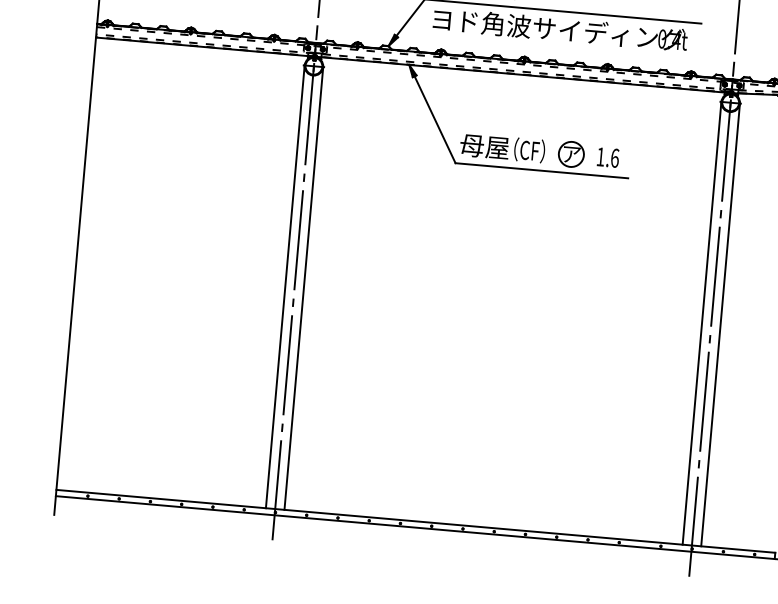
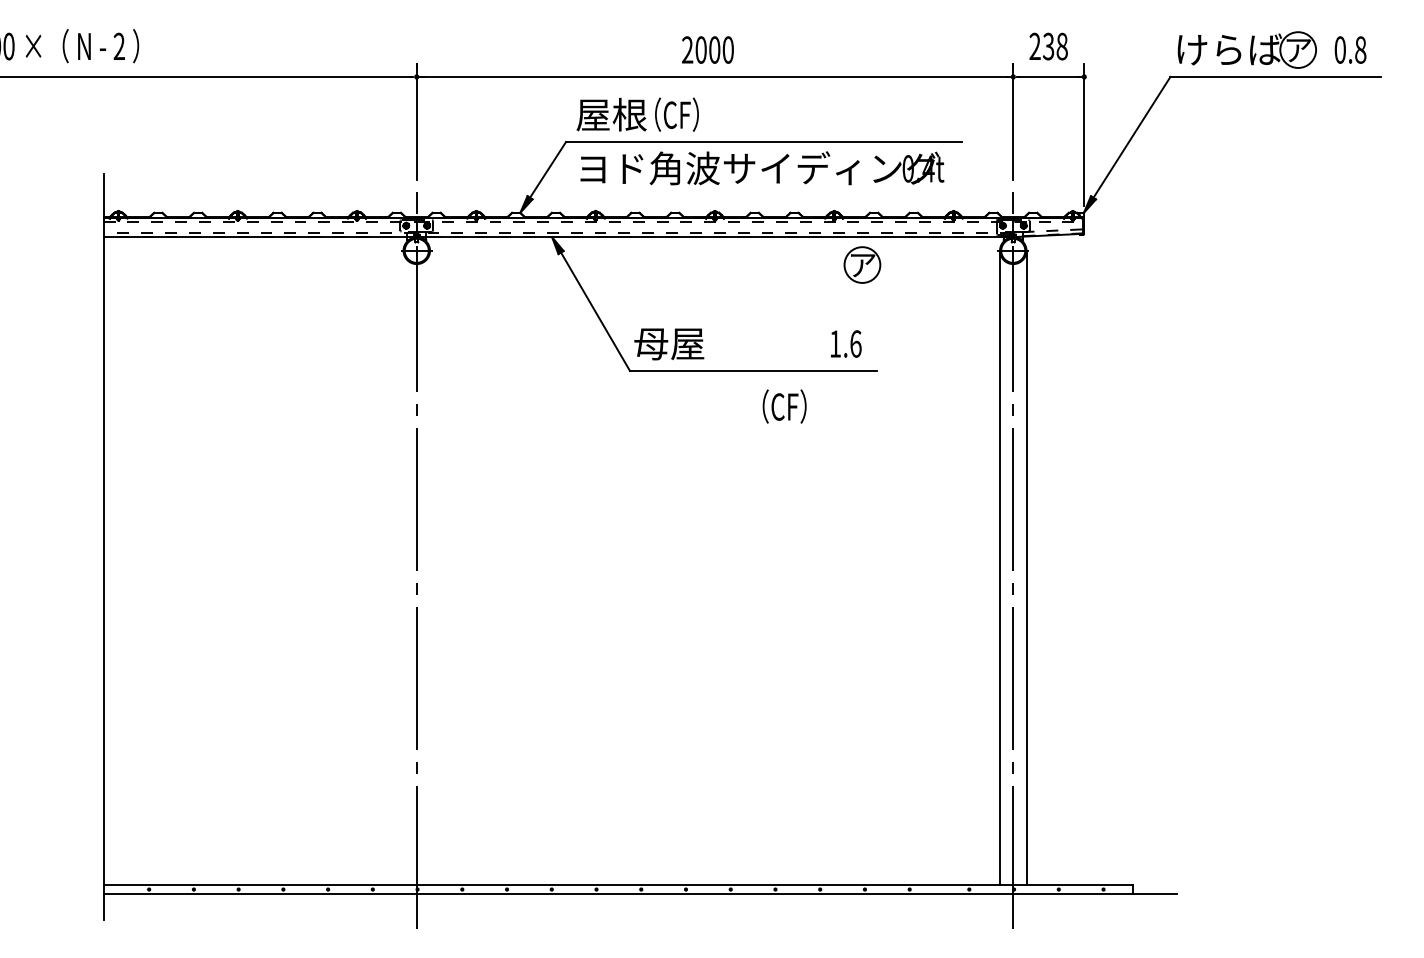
text: (529, 150) -> (784, 406), moved
part: (571, 154) -> (862, 264), moved
line: (285, 286) -> (403, 567), removed
line: (304, 288) -> (430, 567), removed

